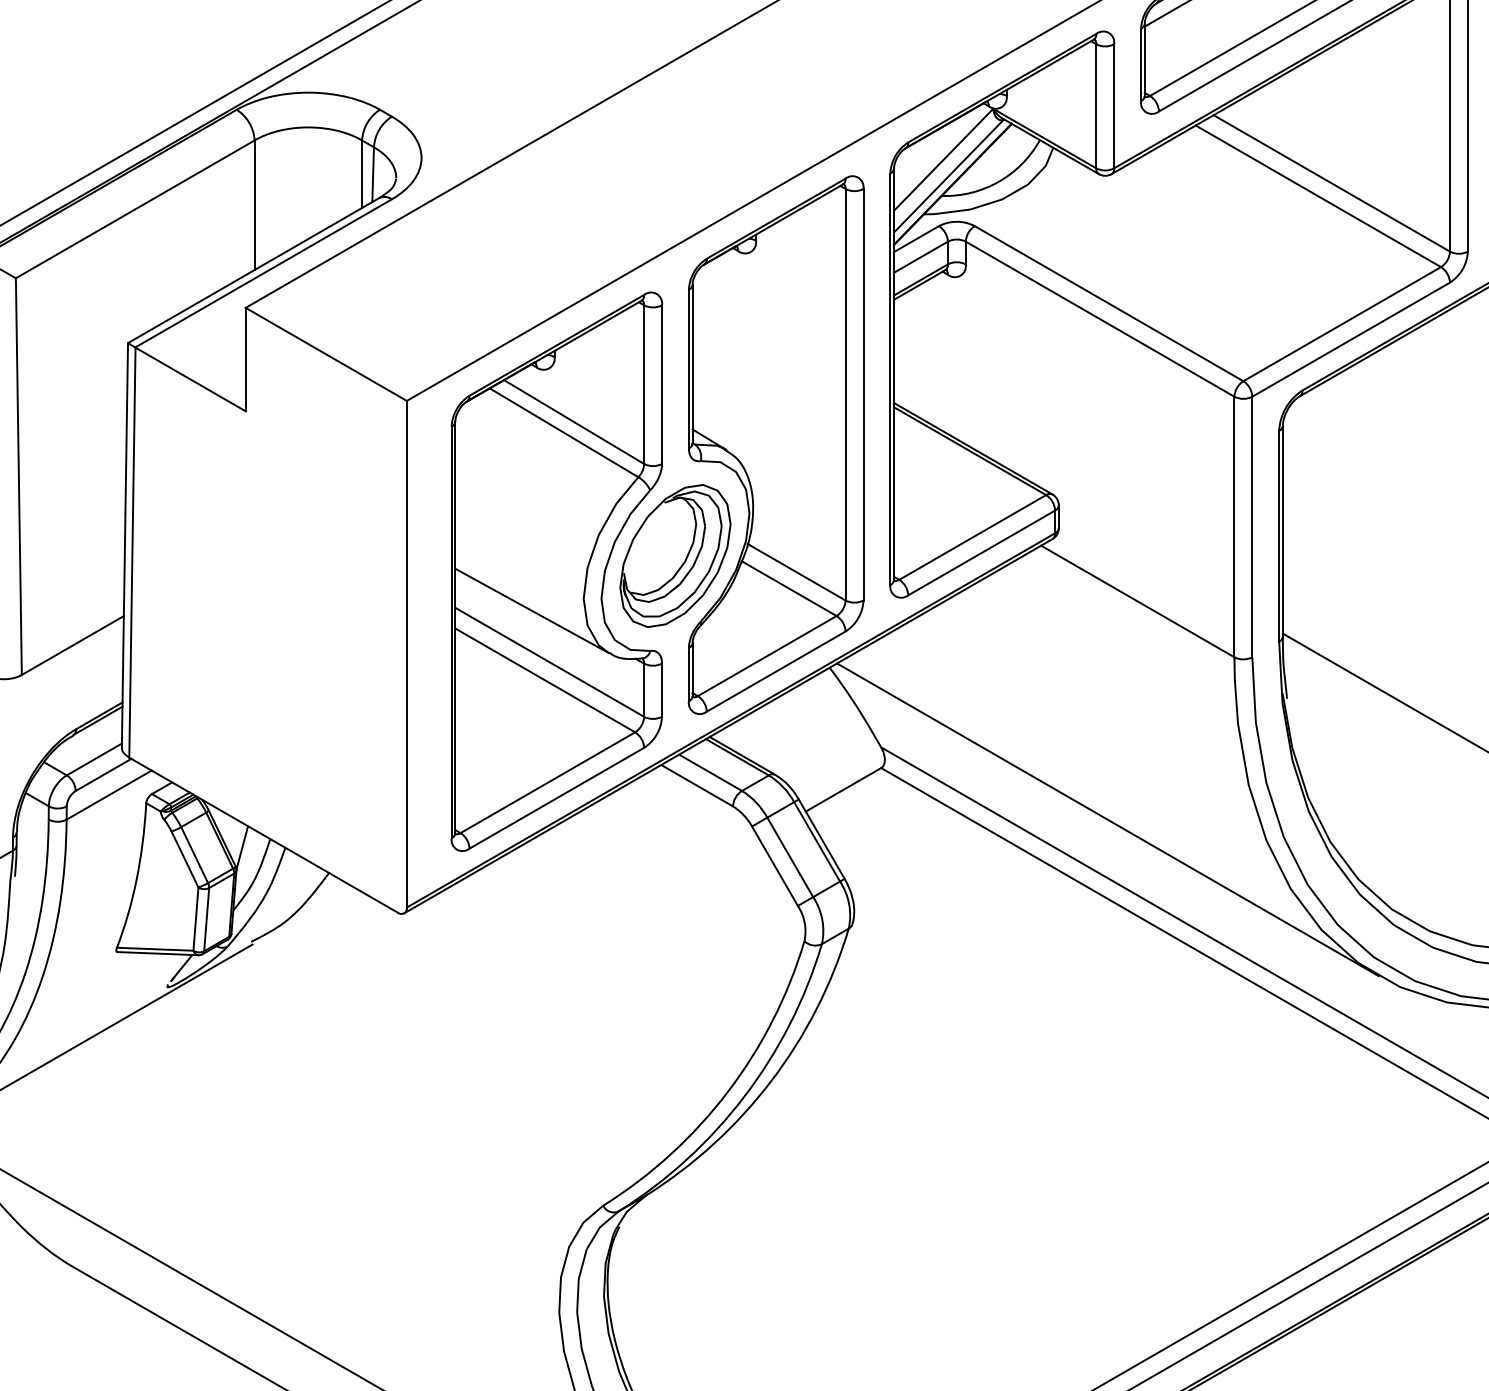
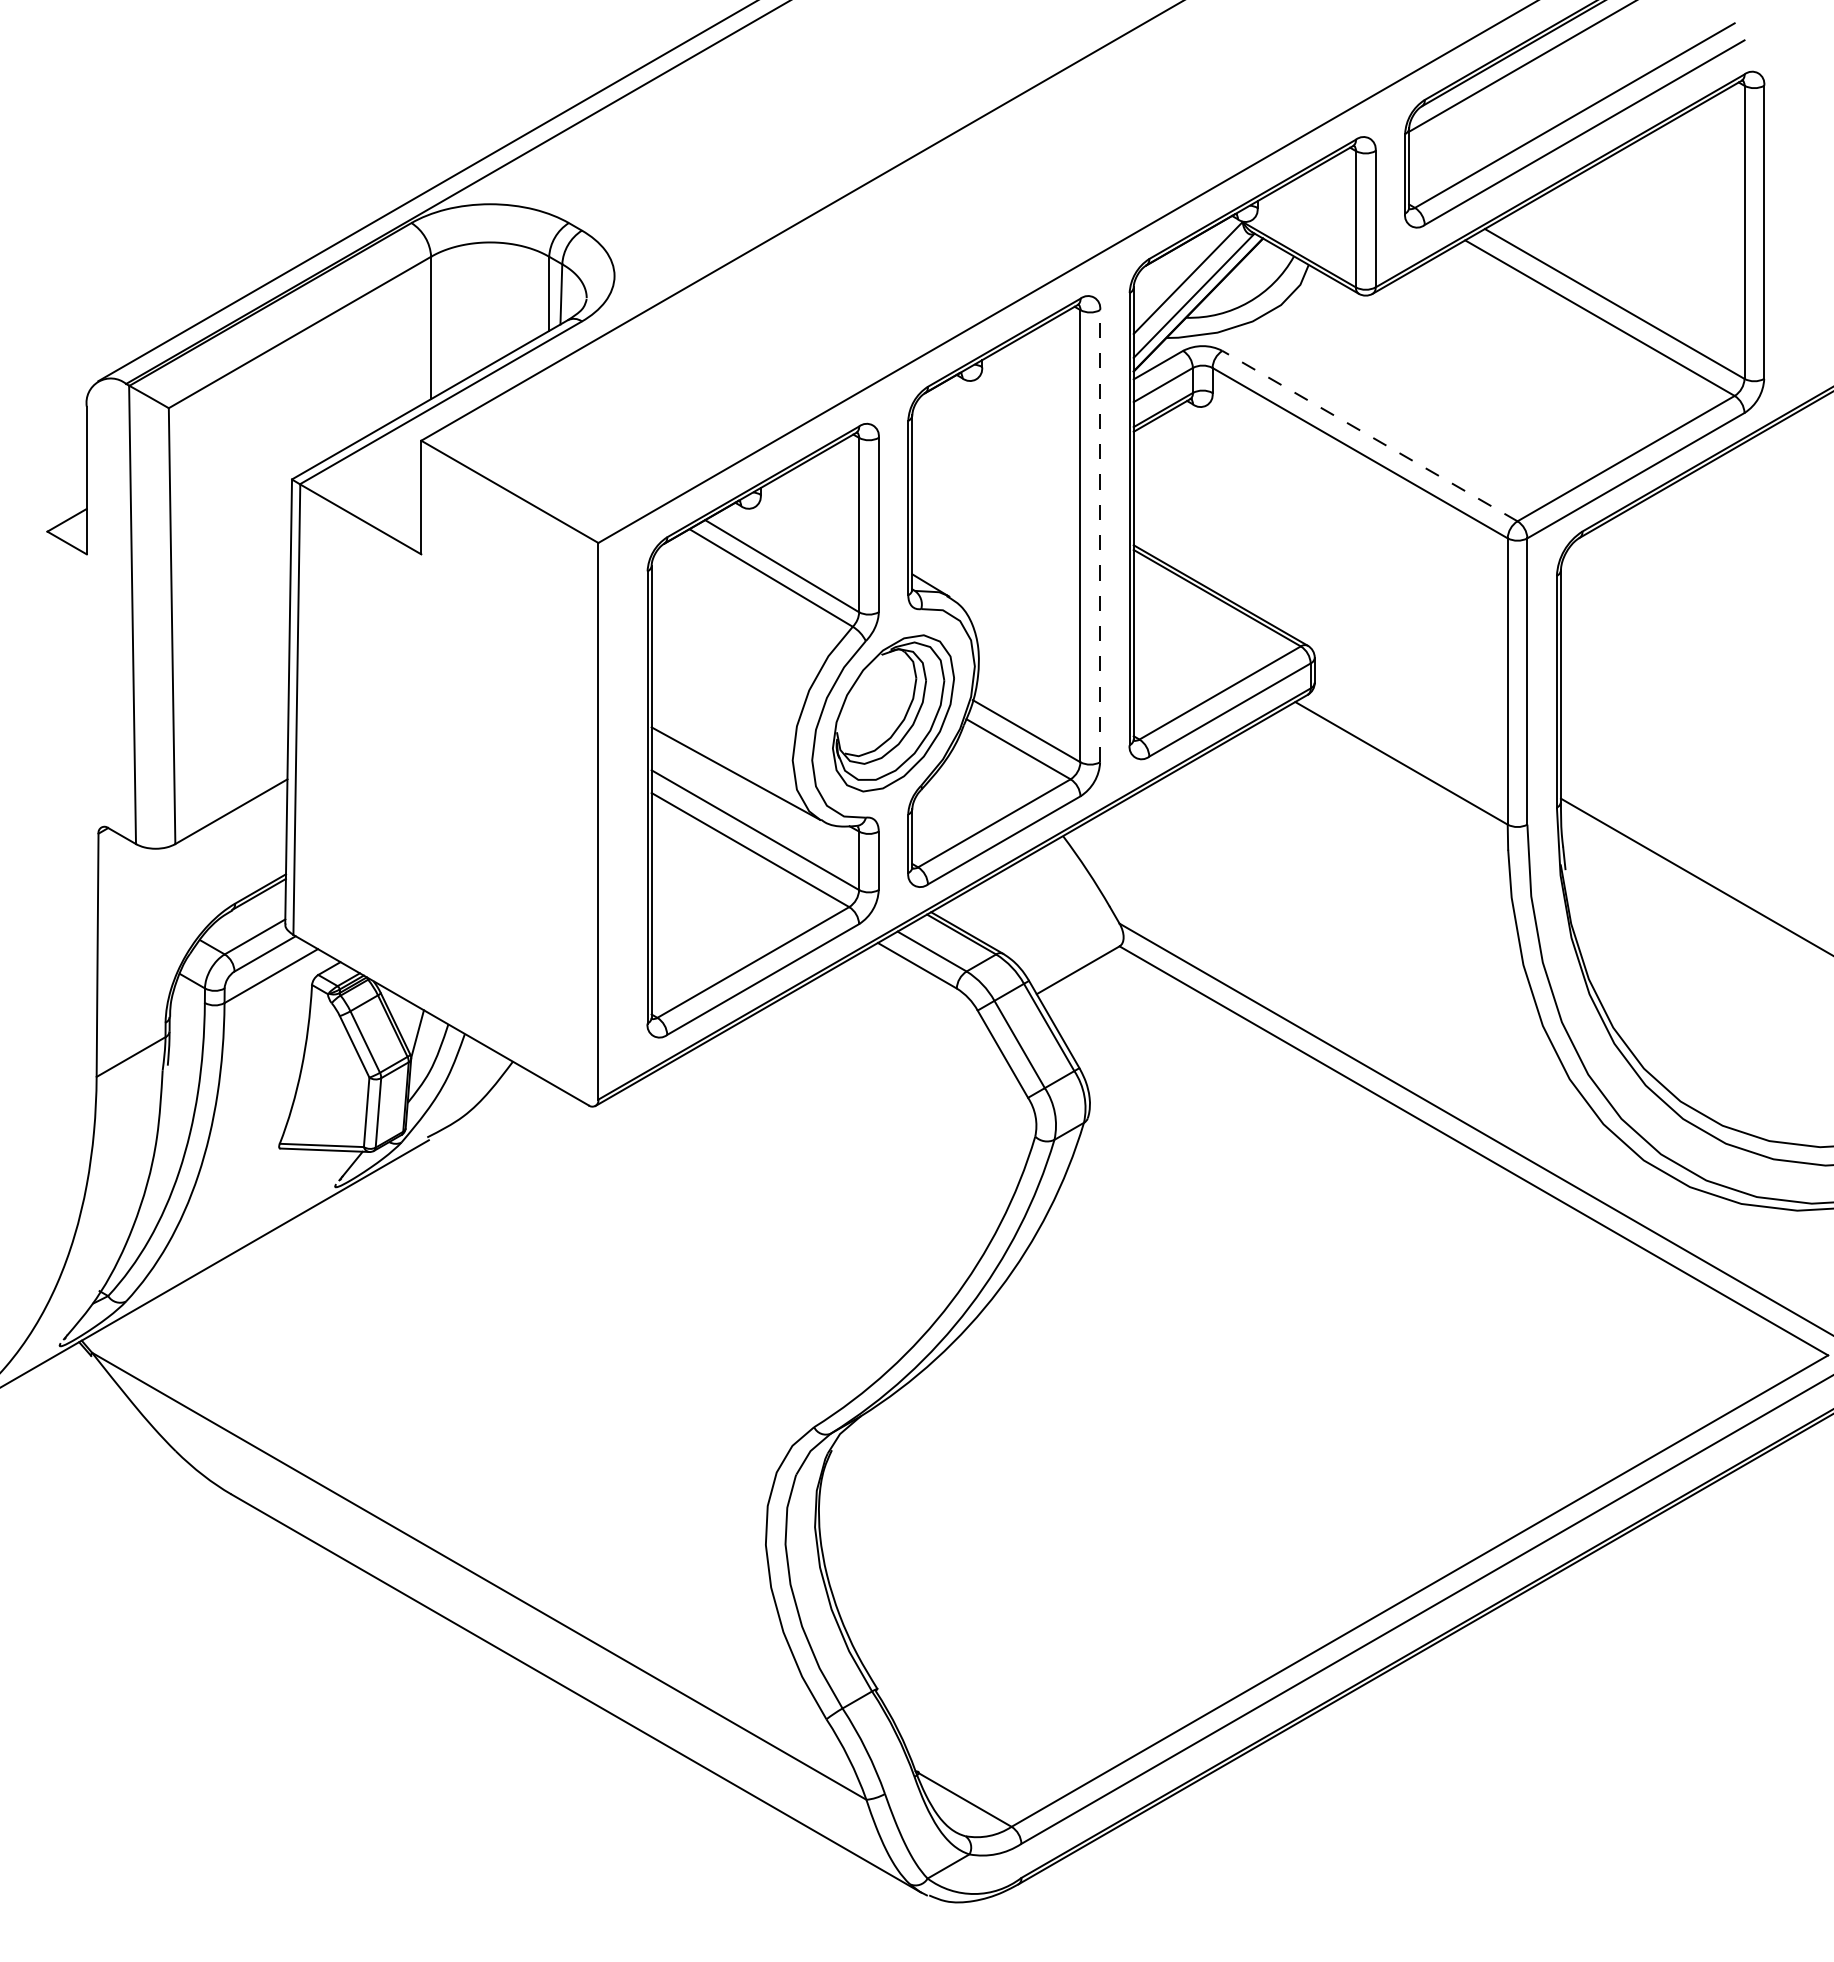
line: (1108, 303) -> (1369, 435), solid -> dashed
line: (863, 394) -> (1100, 535), solid -> dashed
line: (1107, 820) -> (1368, 1003), removed

